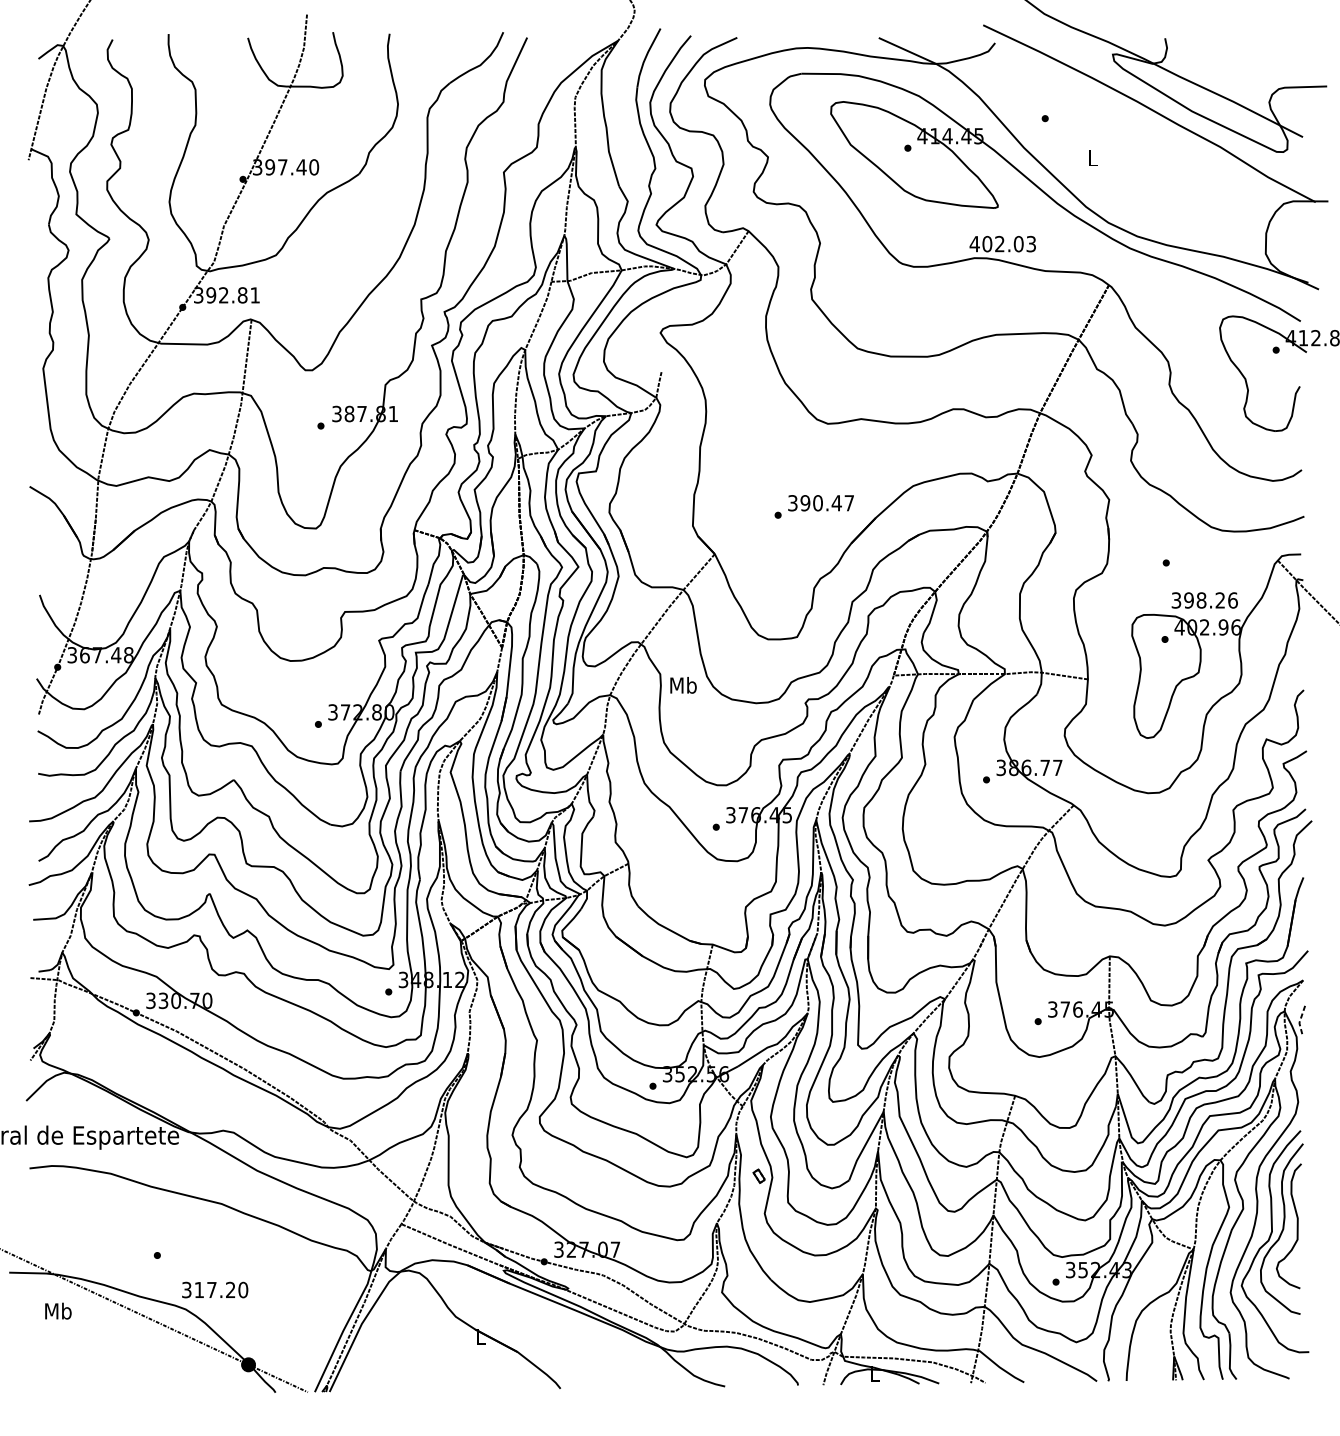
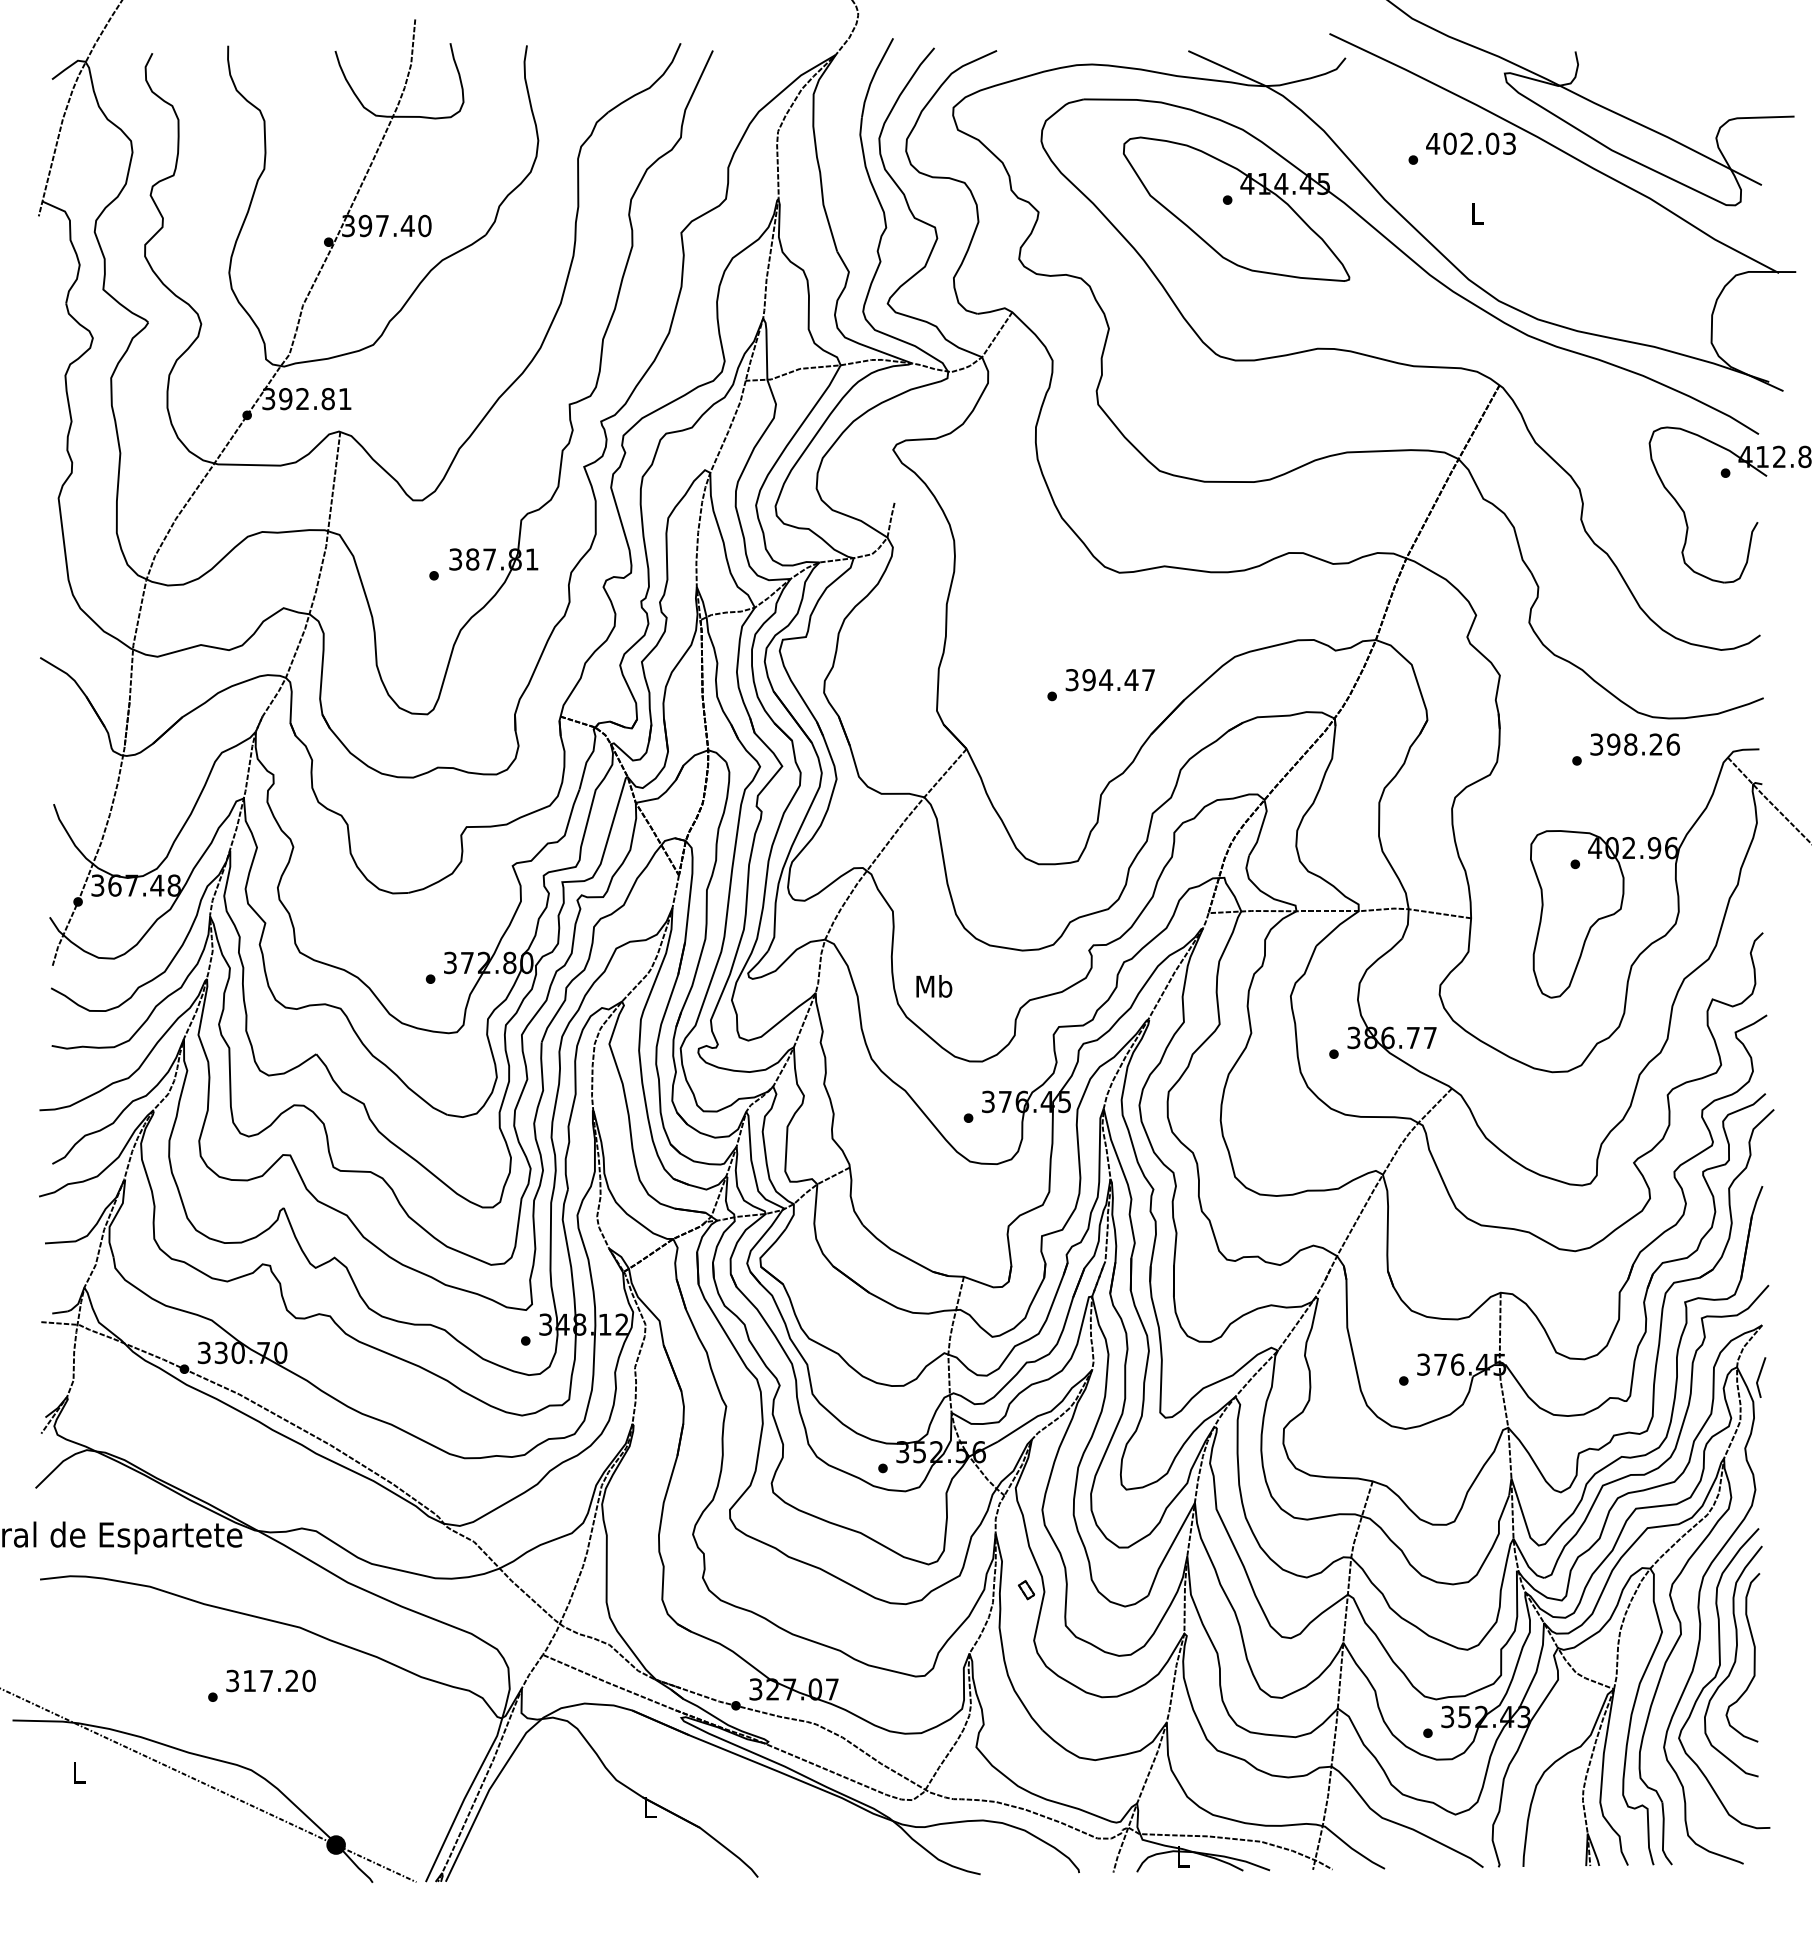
text: (1002, 243) -> (1470, 143), moved
text: (818, 503) -> (1106, 680), 390.47 -> 394.47
text: (1204, 600) -> (1634, 744), moved
text: (683, 685) -> (934, 986), moved
line: (1300, 1019) -> (1758, 1377), dashed -> solid
text: (214, 1289) -> (270, 1680), moved
text: (58, 1311) -> (79, 1772), Mb -> L

